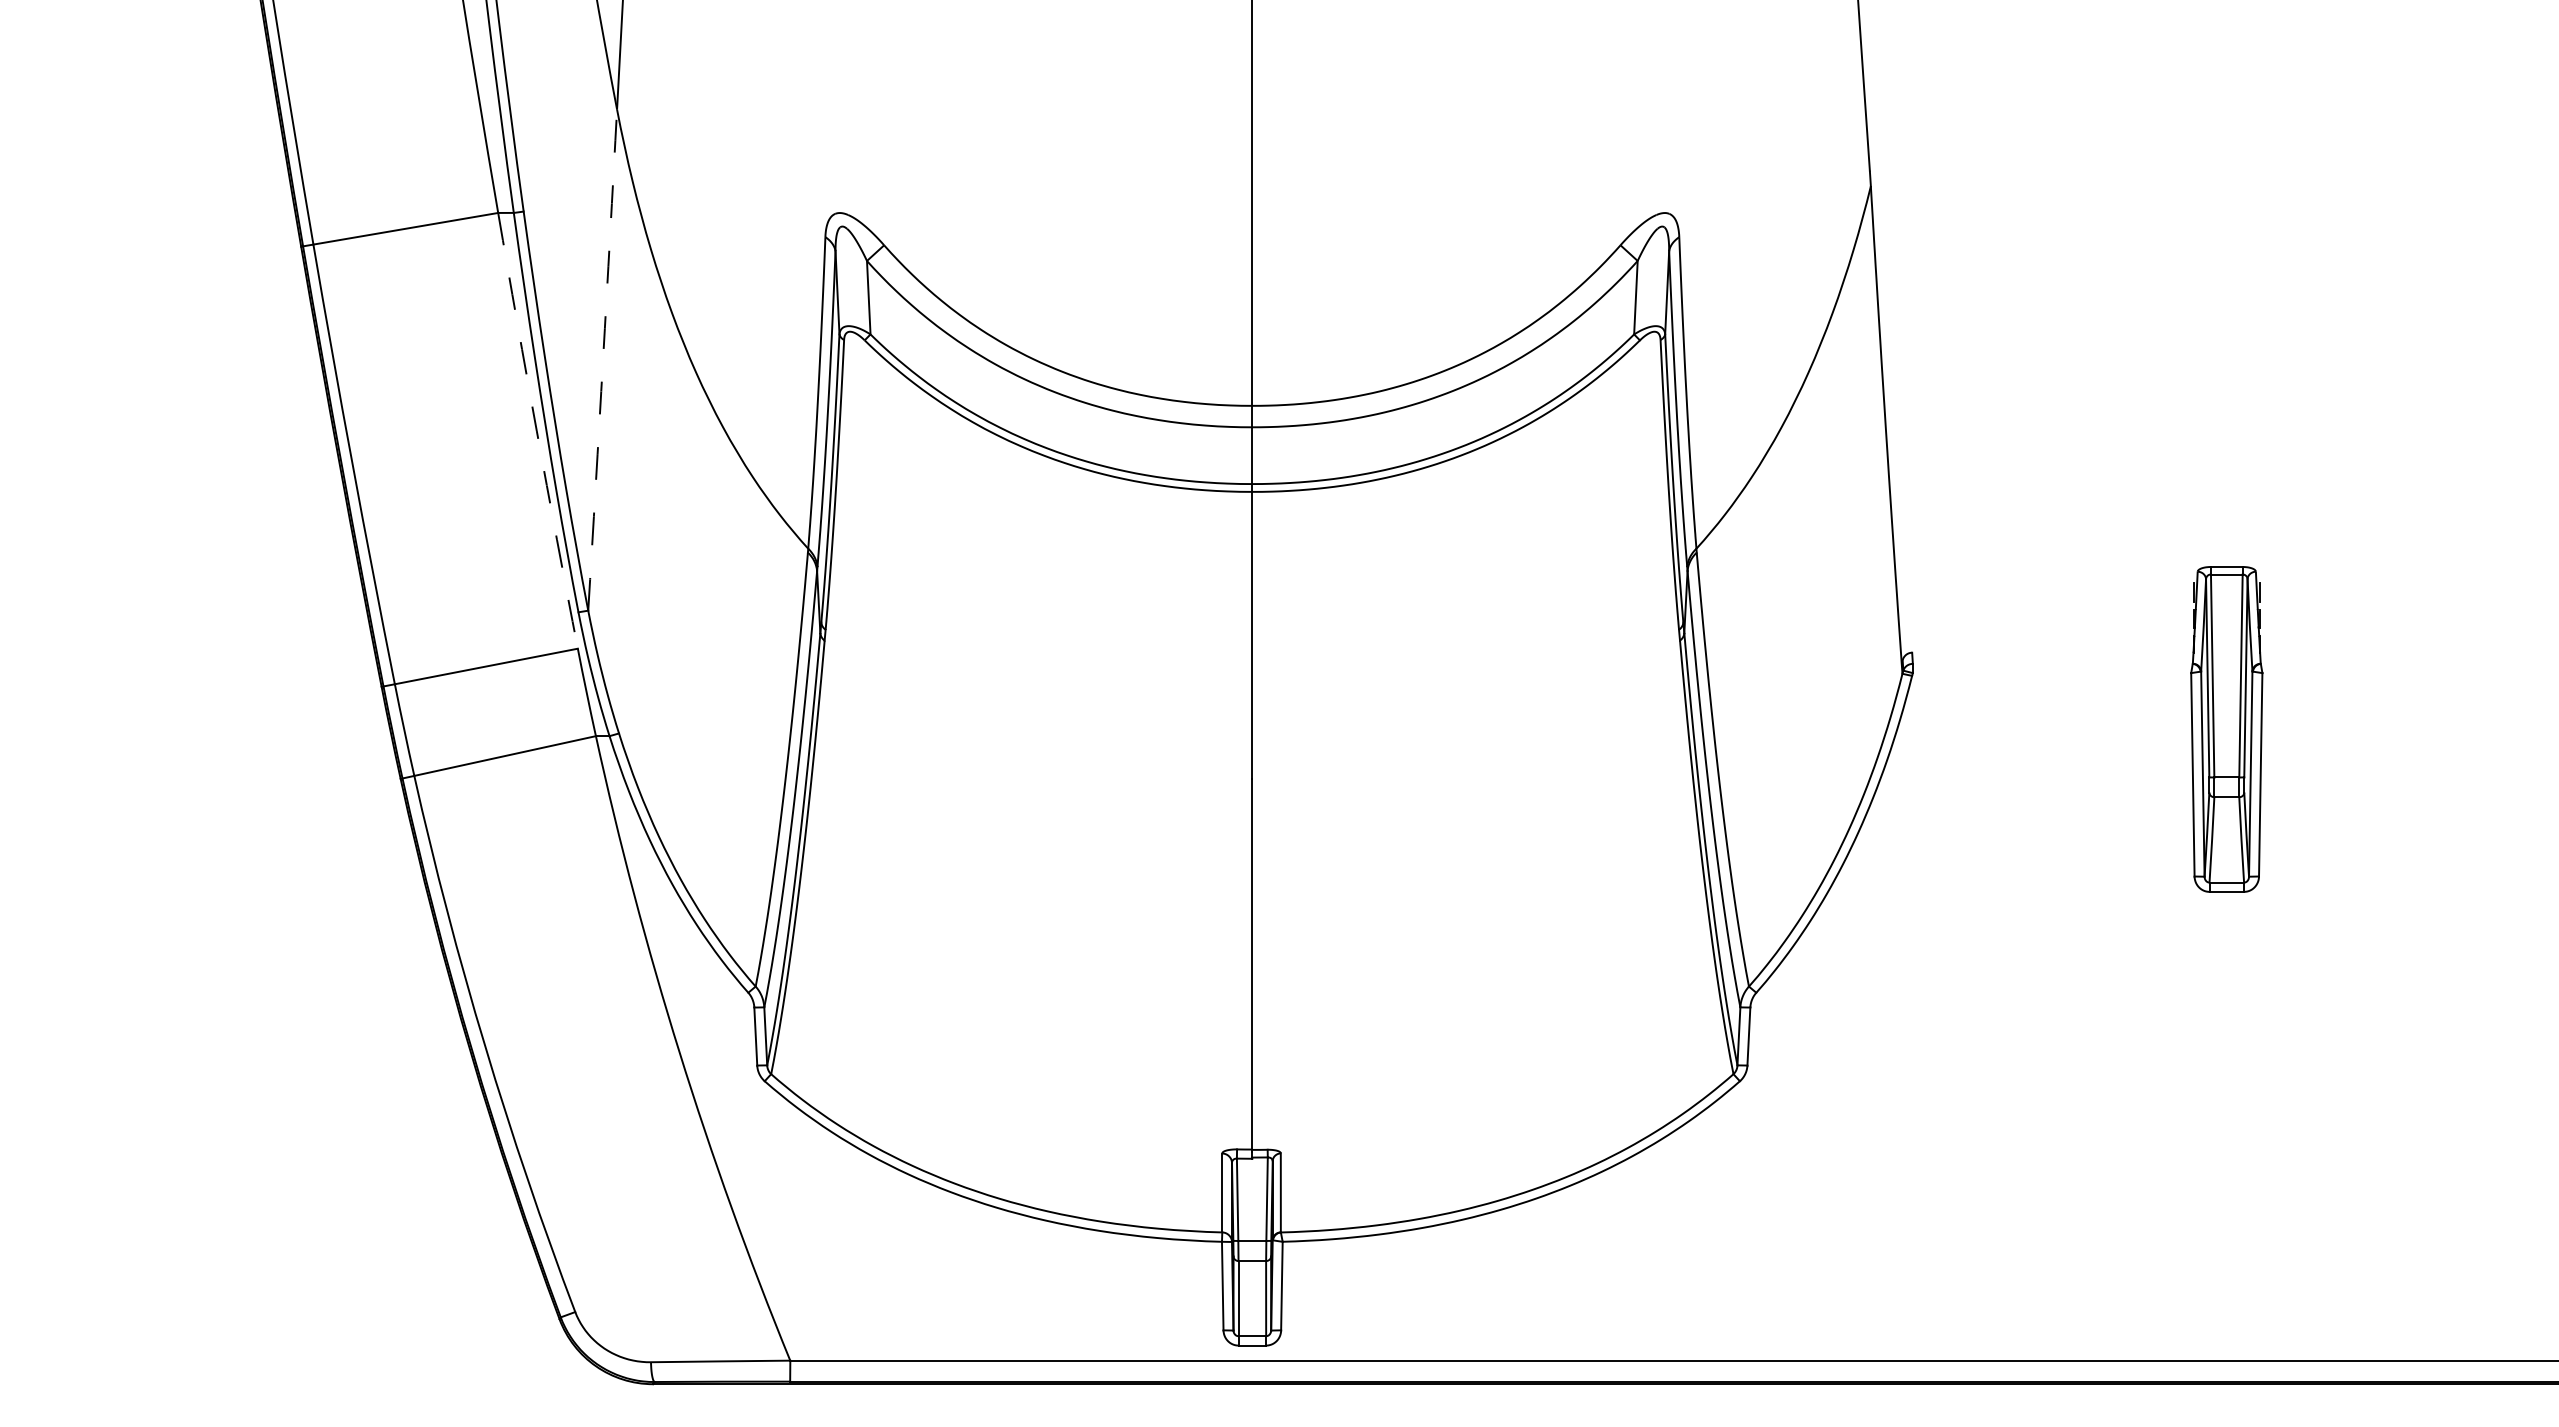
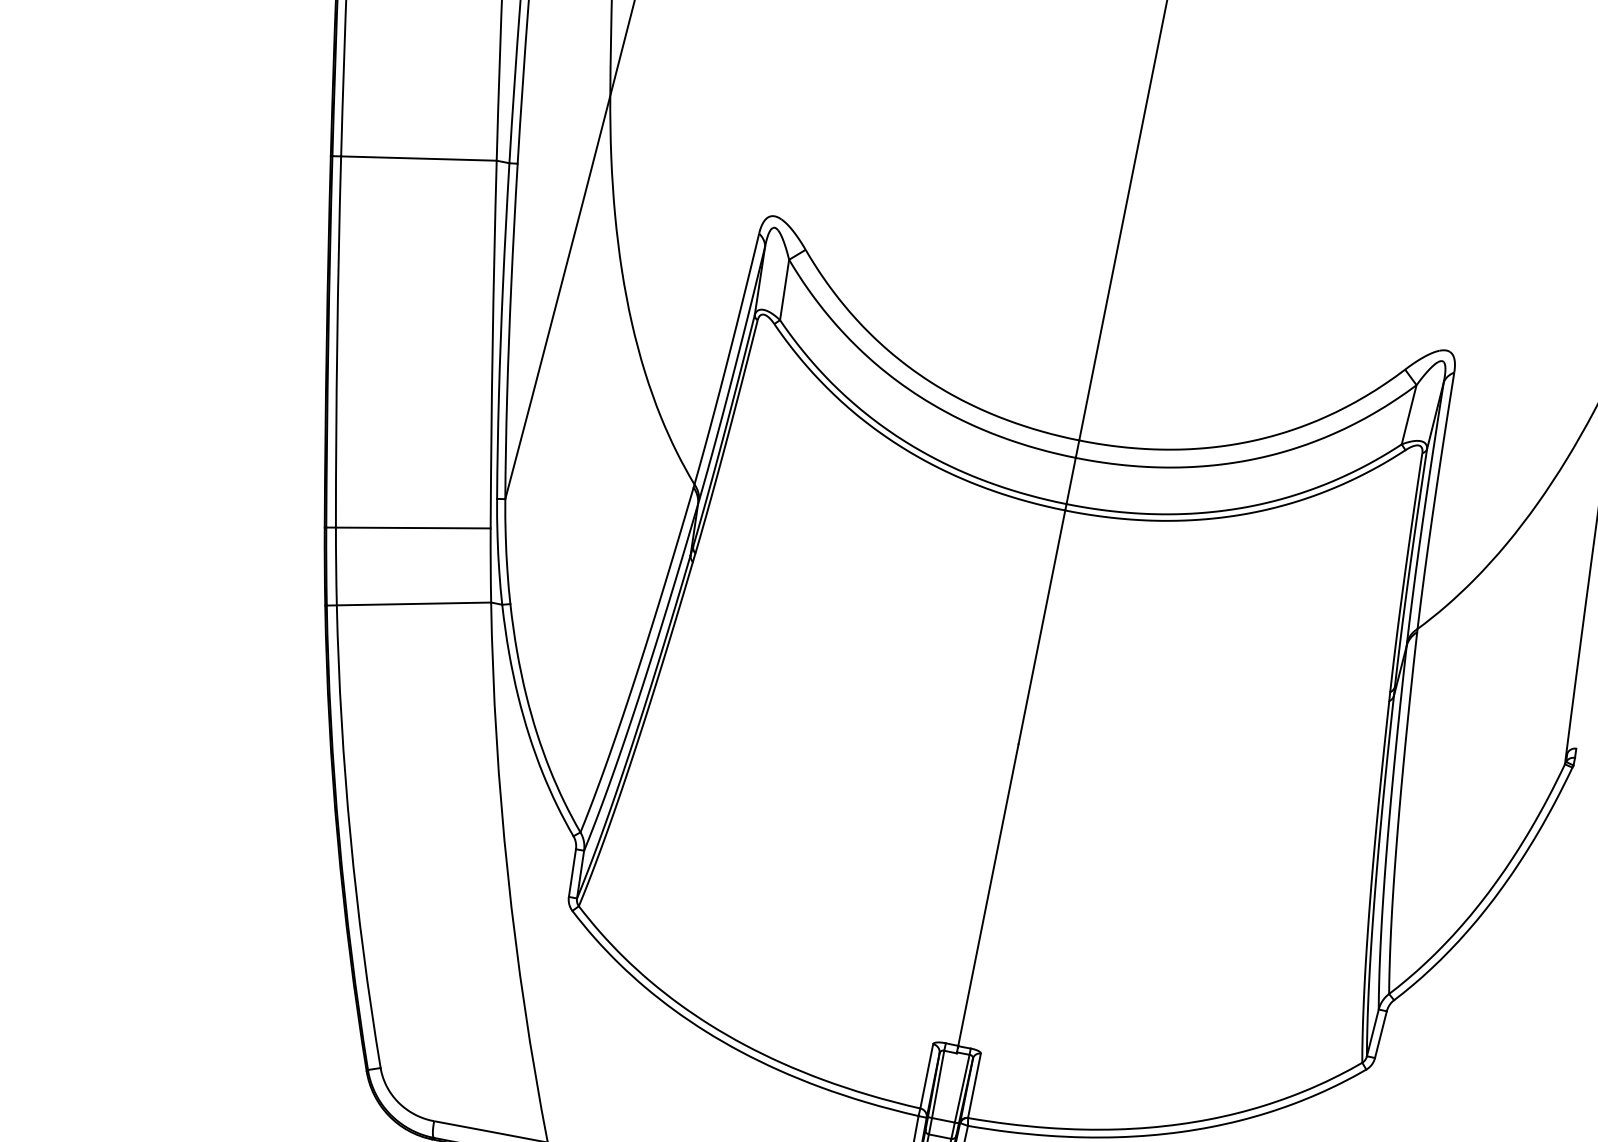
arc: (603, 360) -> (558, 297), dashed -> solid
arc: (536, 431) -> (492, 344), dashed -> solid

